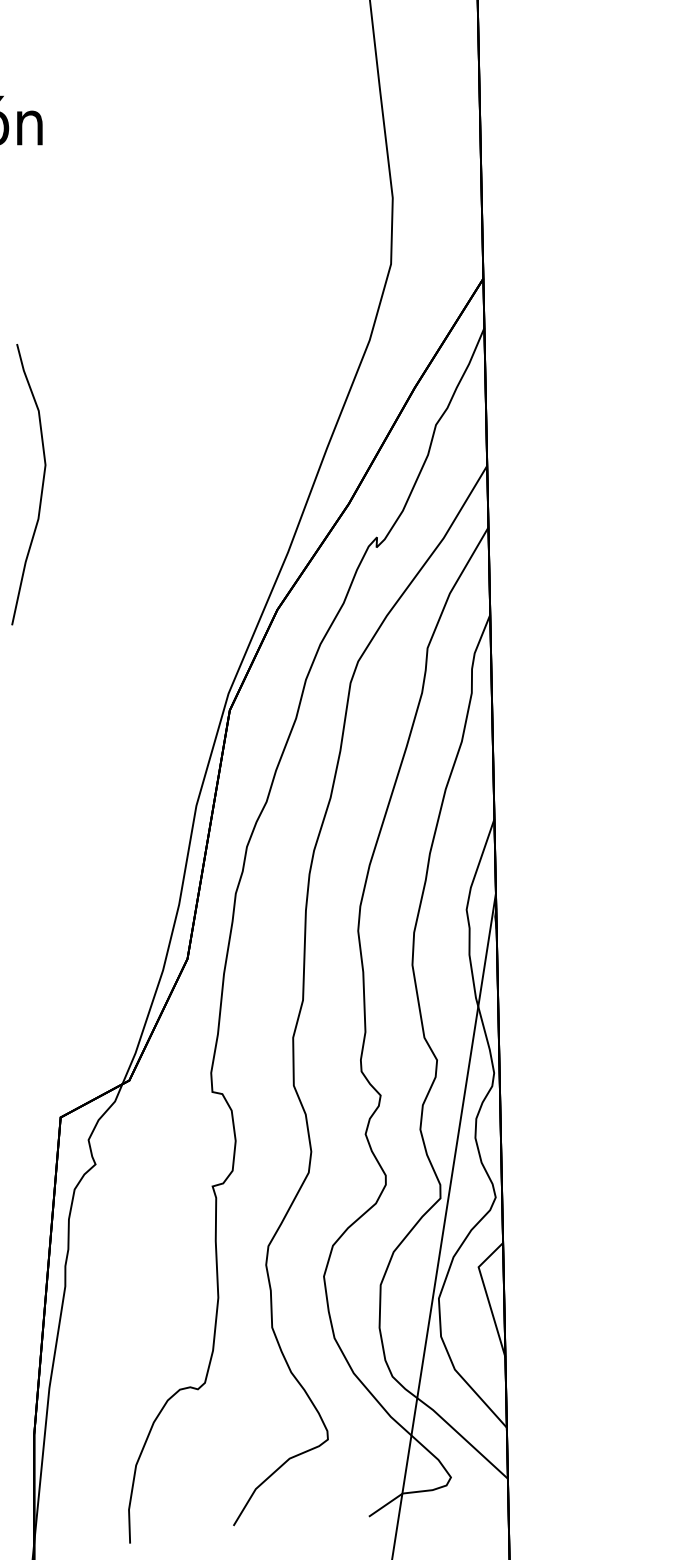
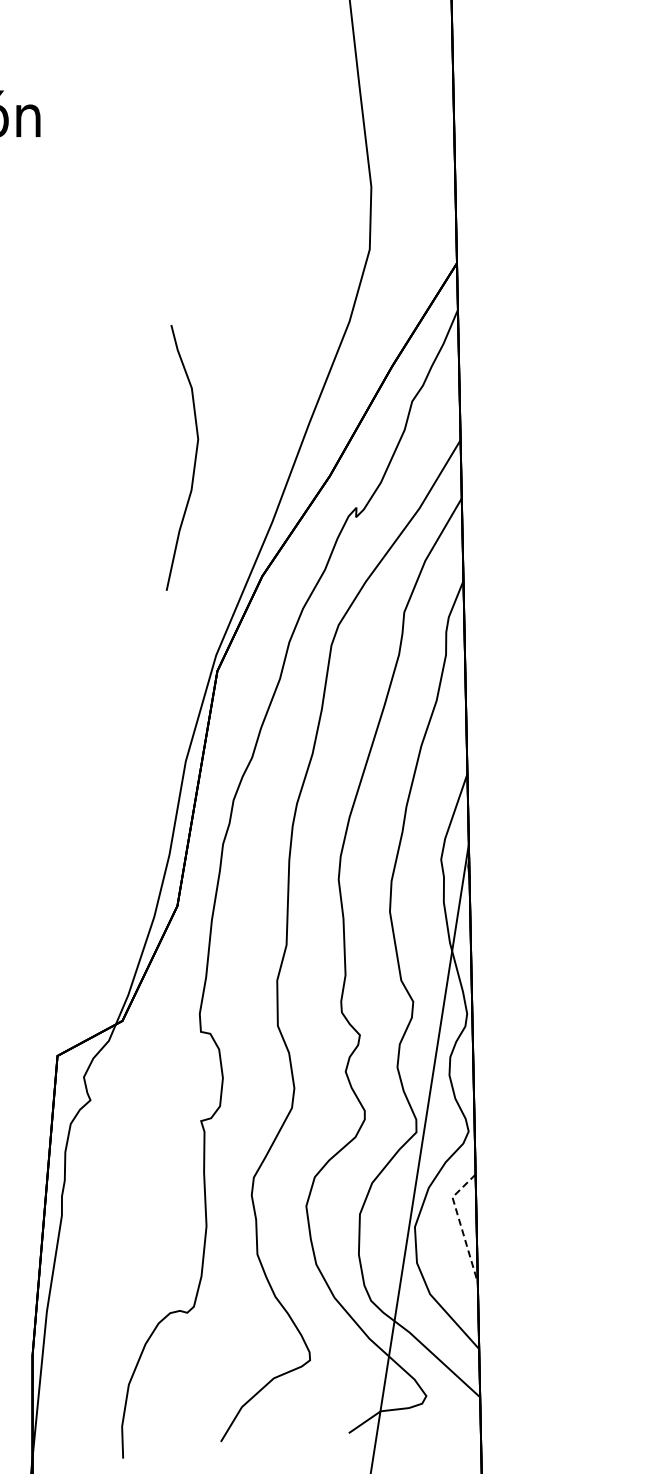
curve: (41, 485) -> (194, 458), moved
line: (487, 1295) -> (460, 1224), solid -> dashed

